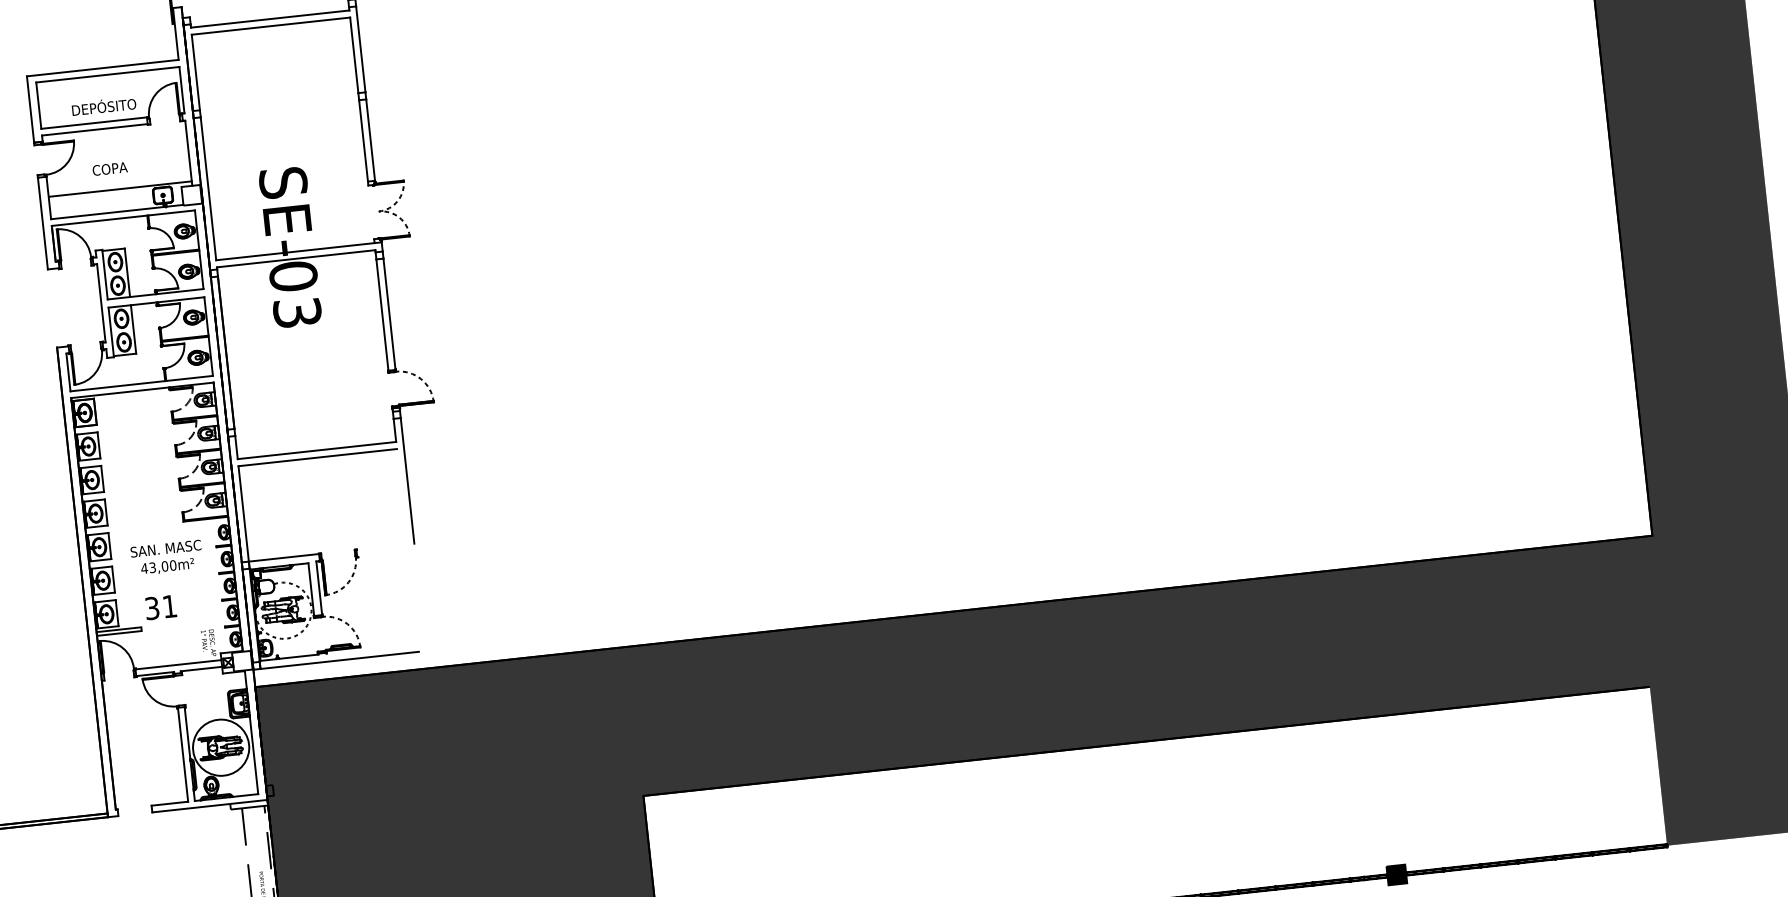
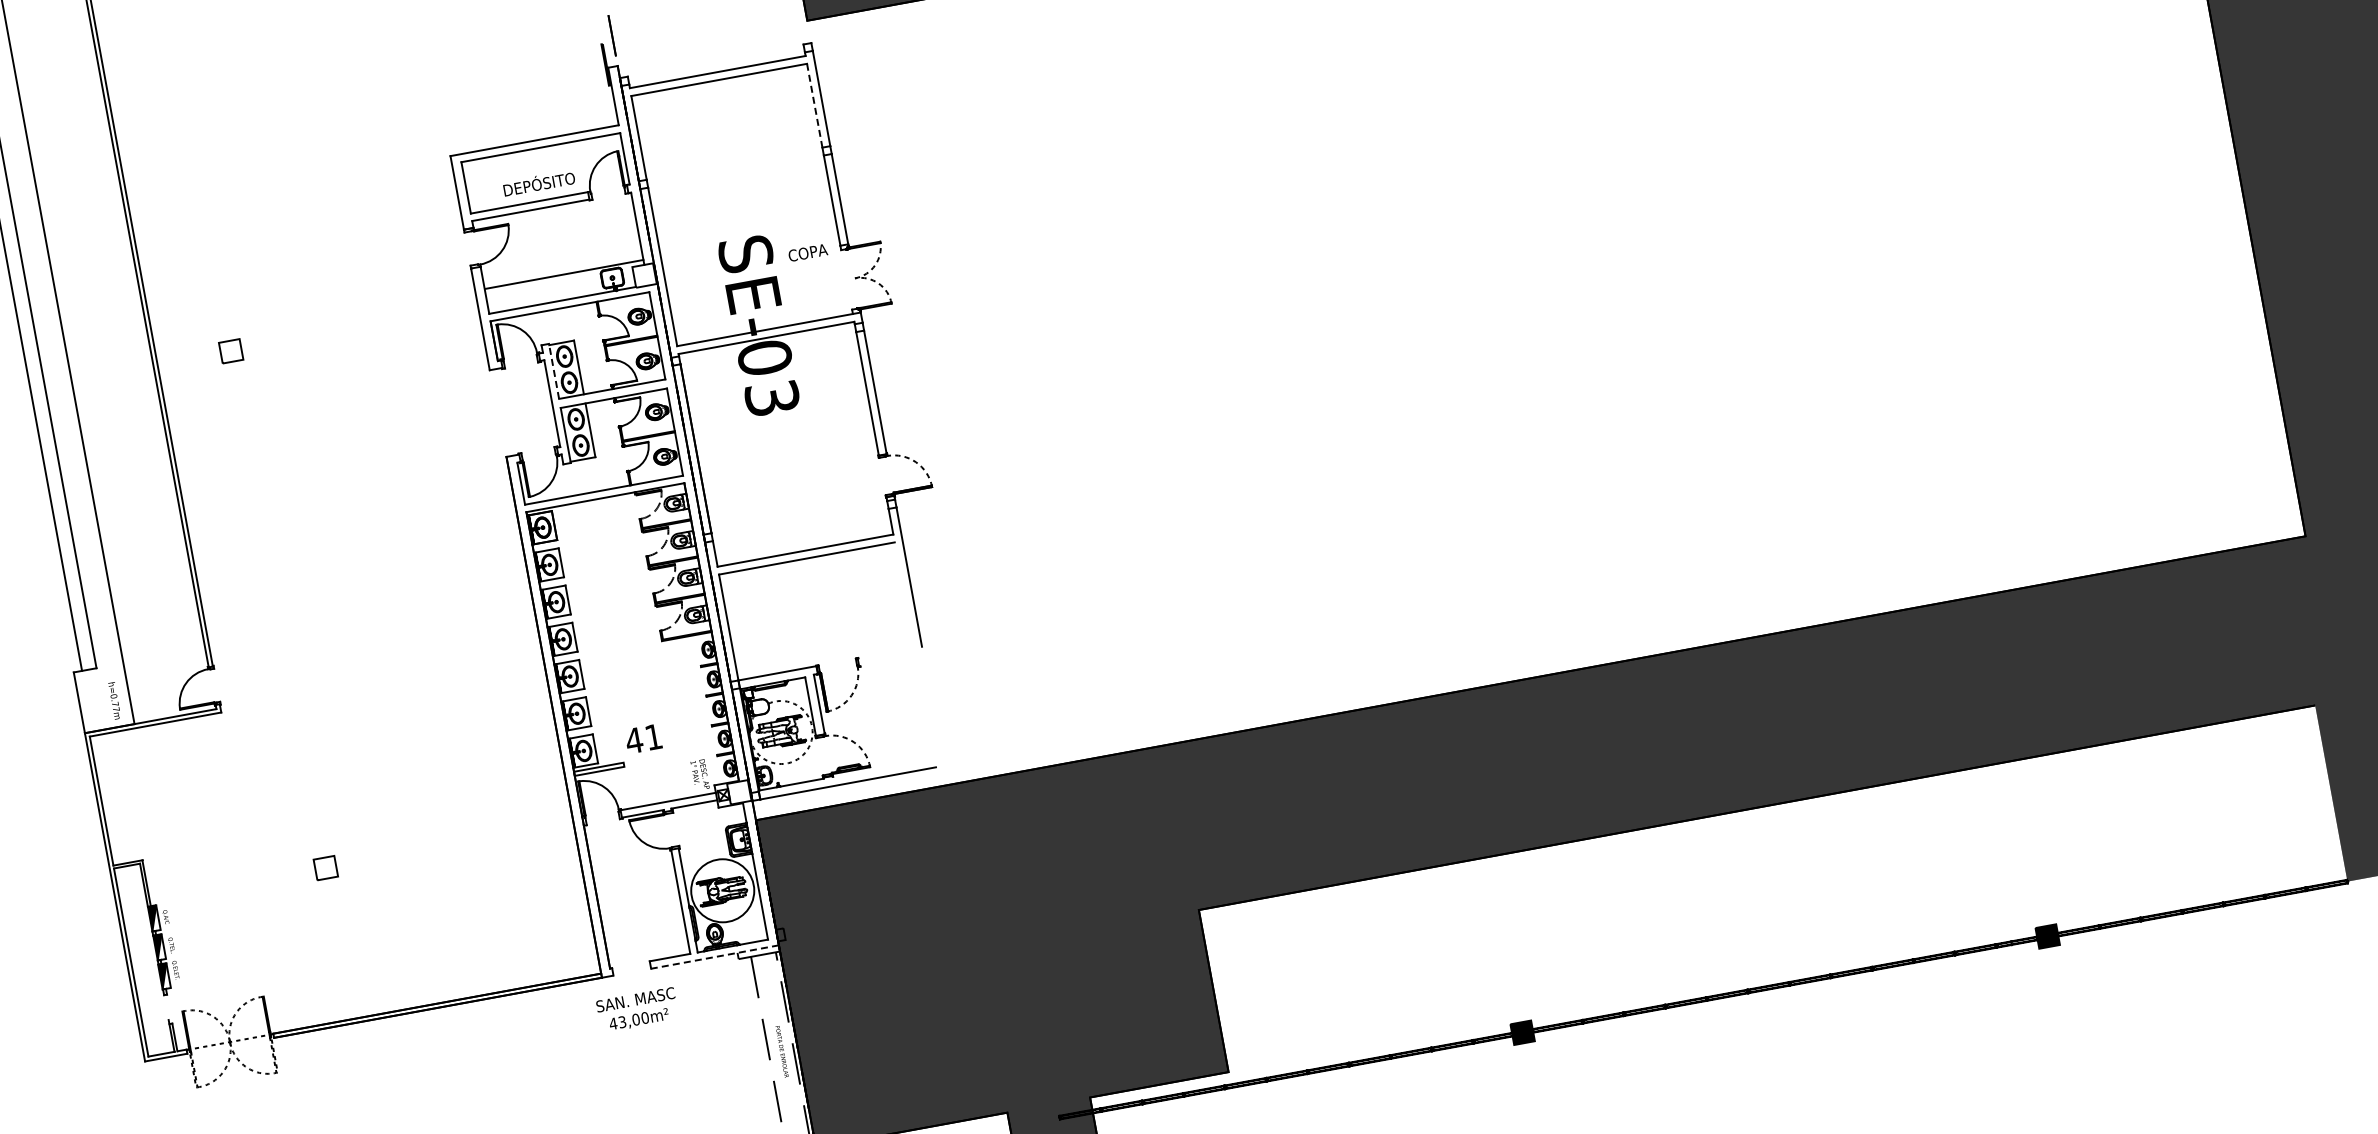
line: (354, 55) -> (814, 105), solid -> dashed
text: (110, 168) -> (808, 252), moved
line: (105, 274) -> (554, 371), solid -> dashed
text: (165, 556) -> (635, 1008), moved
text: (152, 608) -> (634, 740), 31 -> 41
line: (210, 806) -> (715, 957), solid -> dashed

